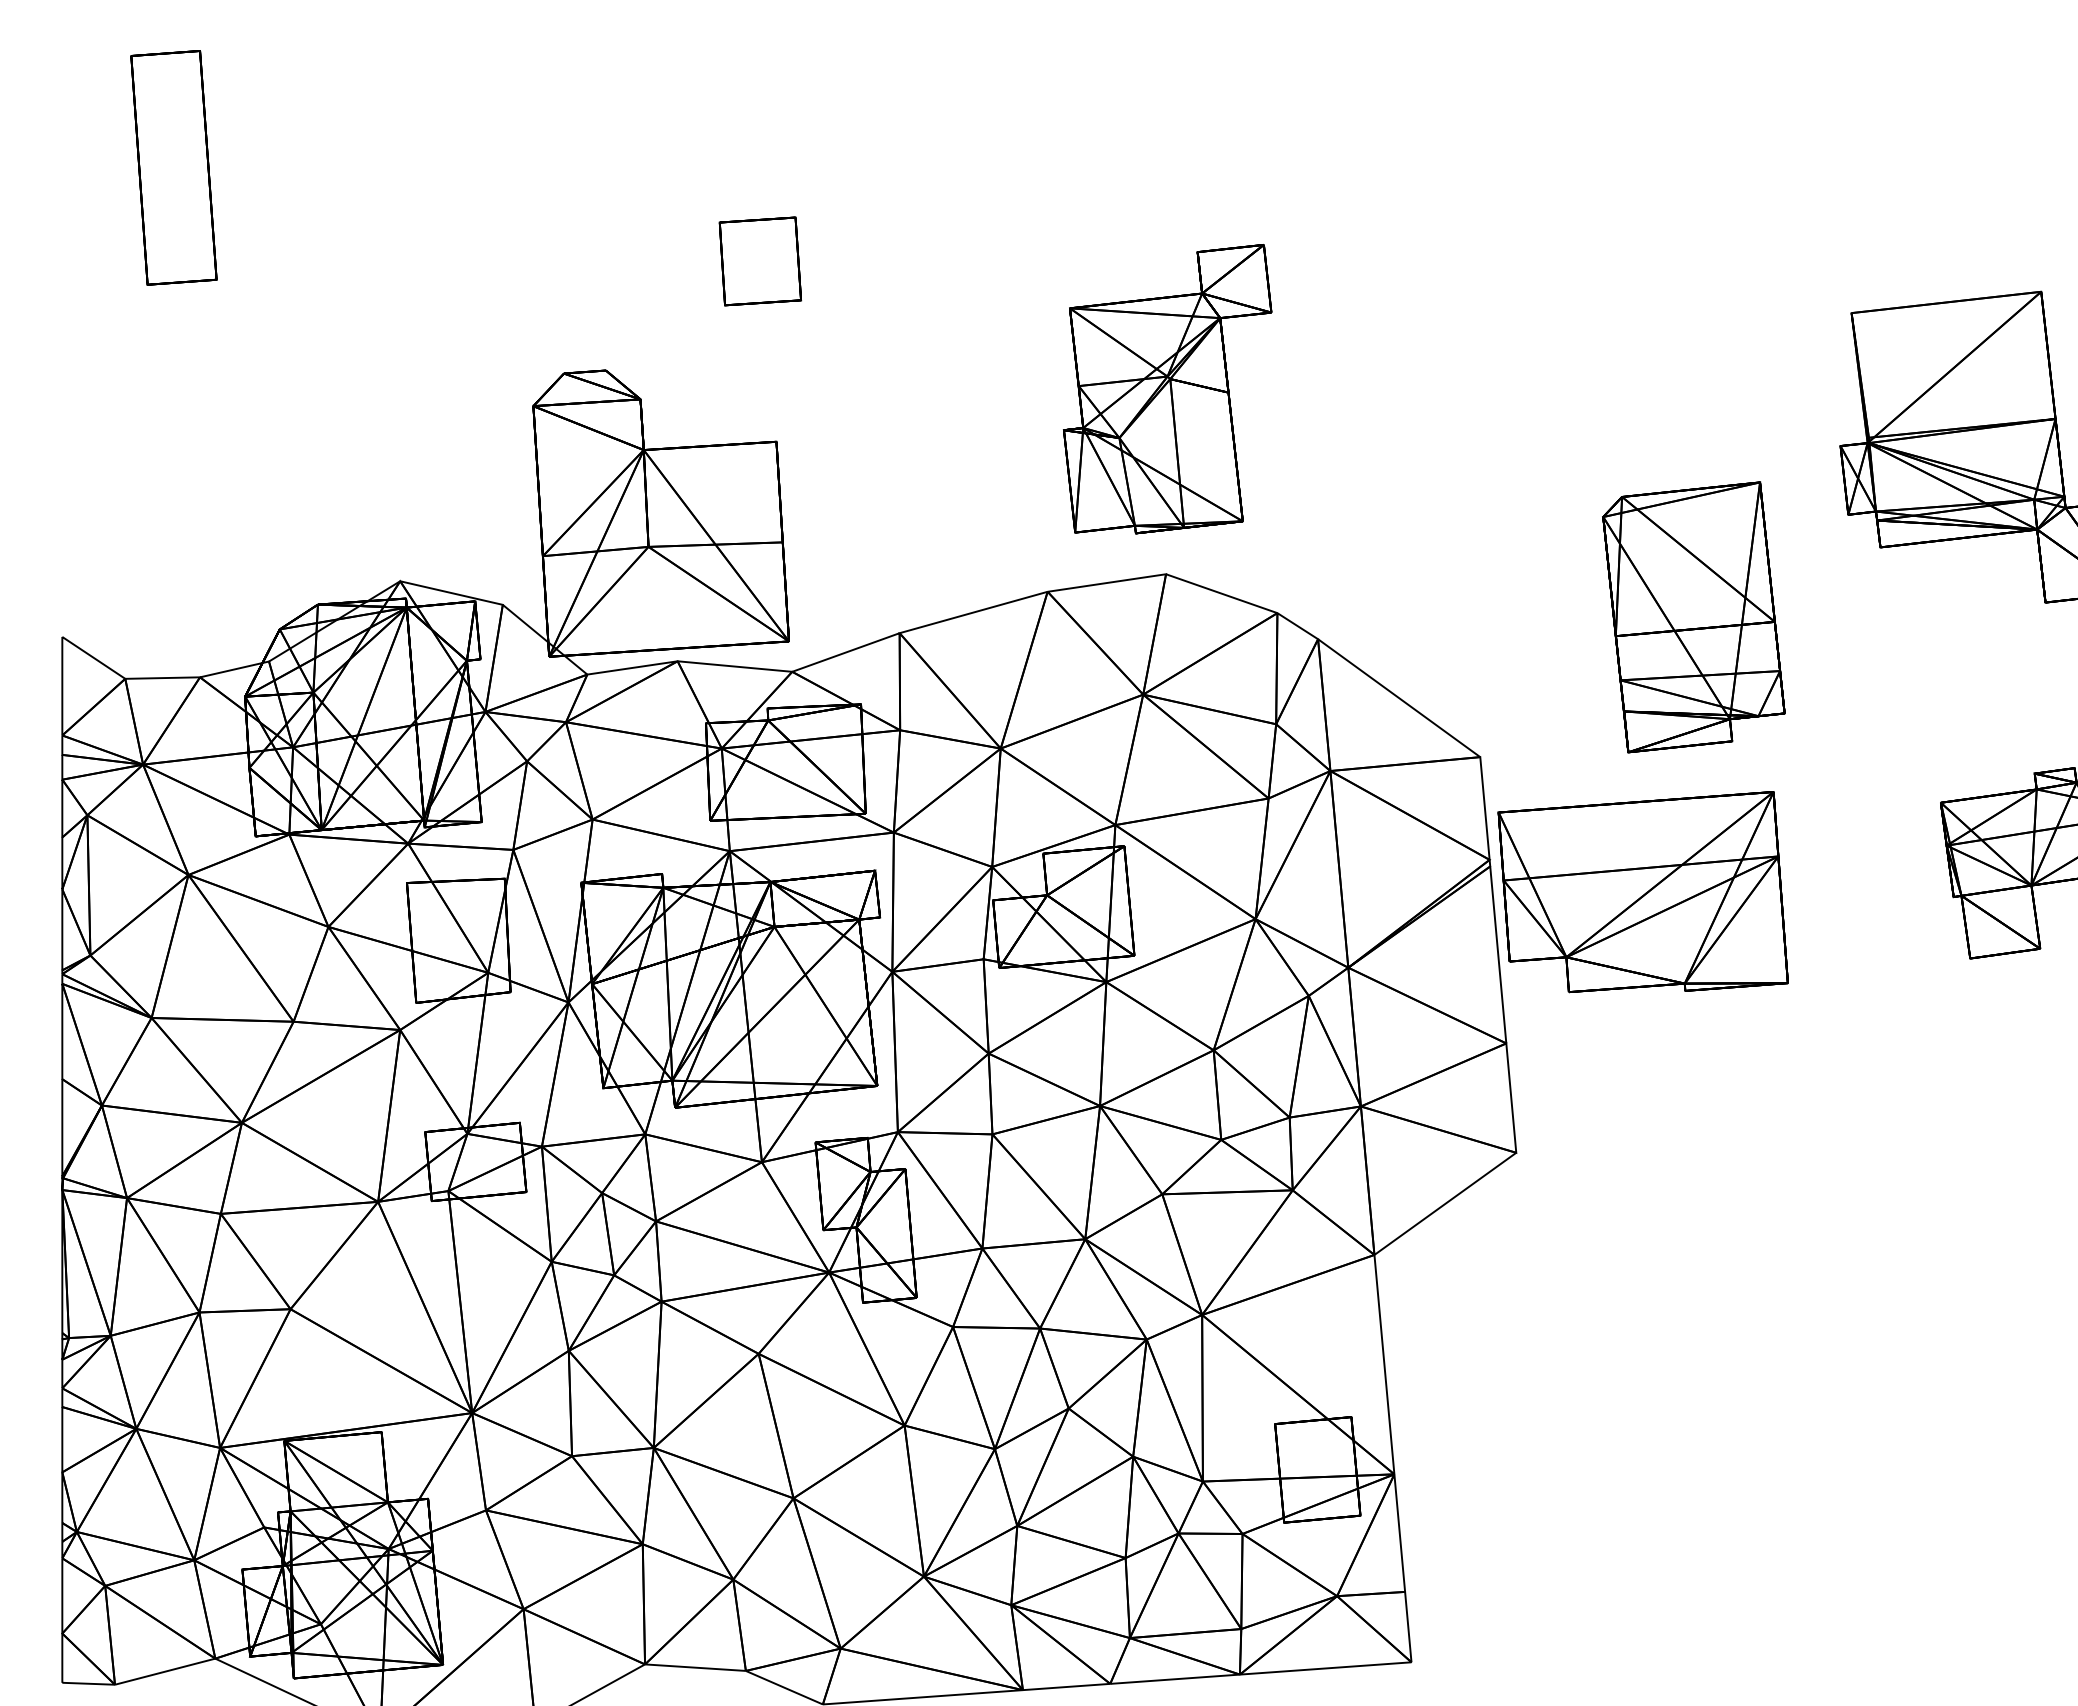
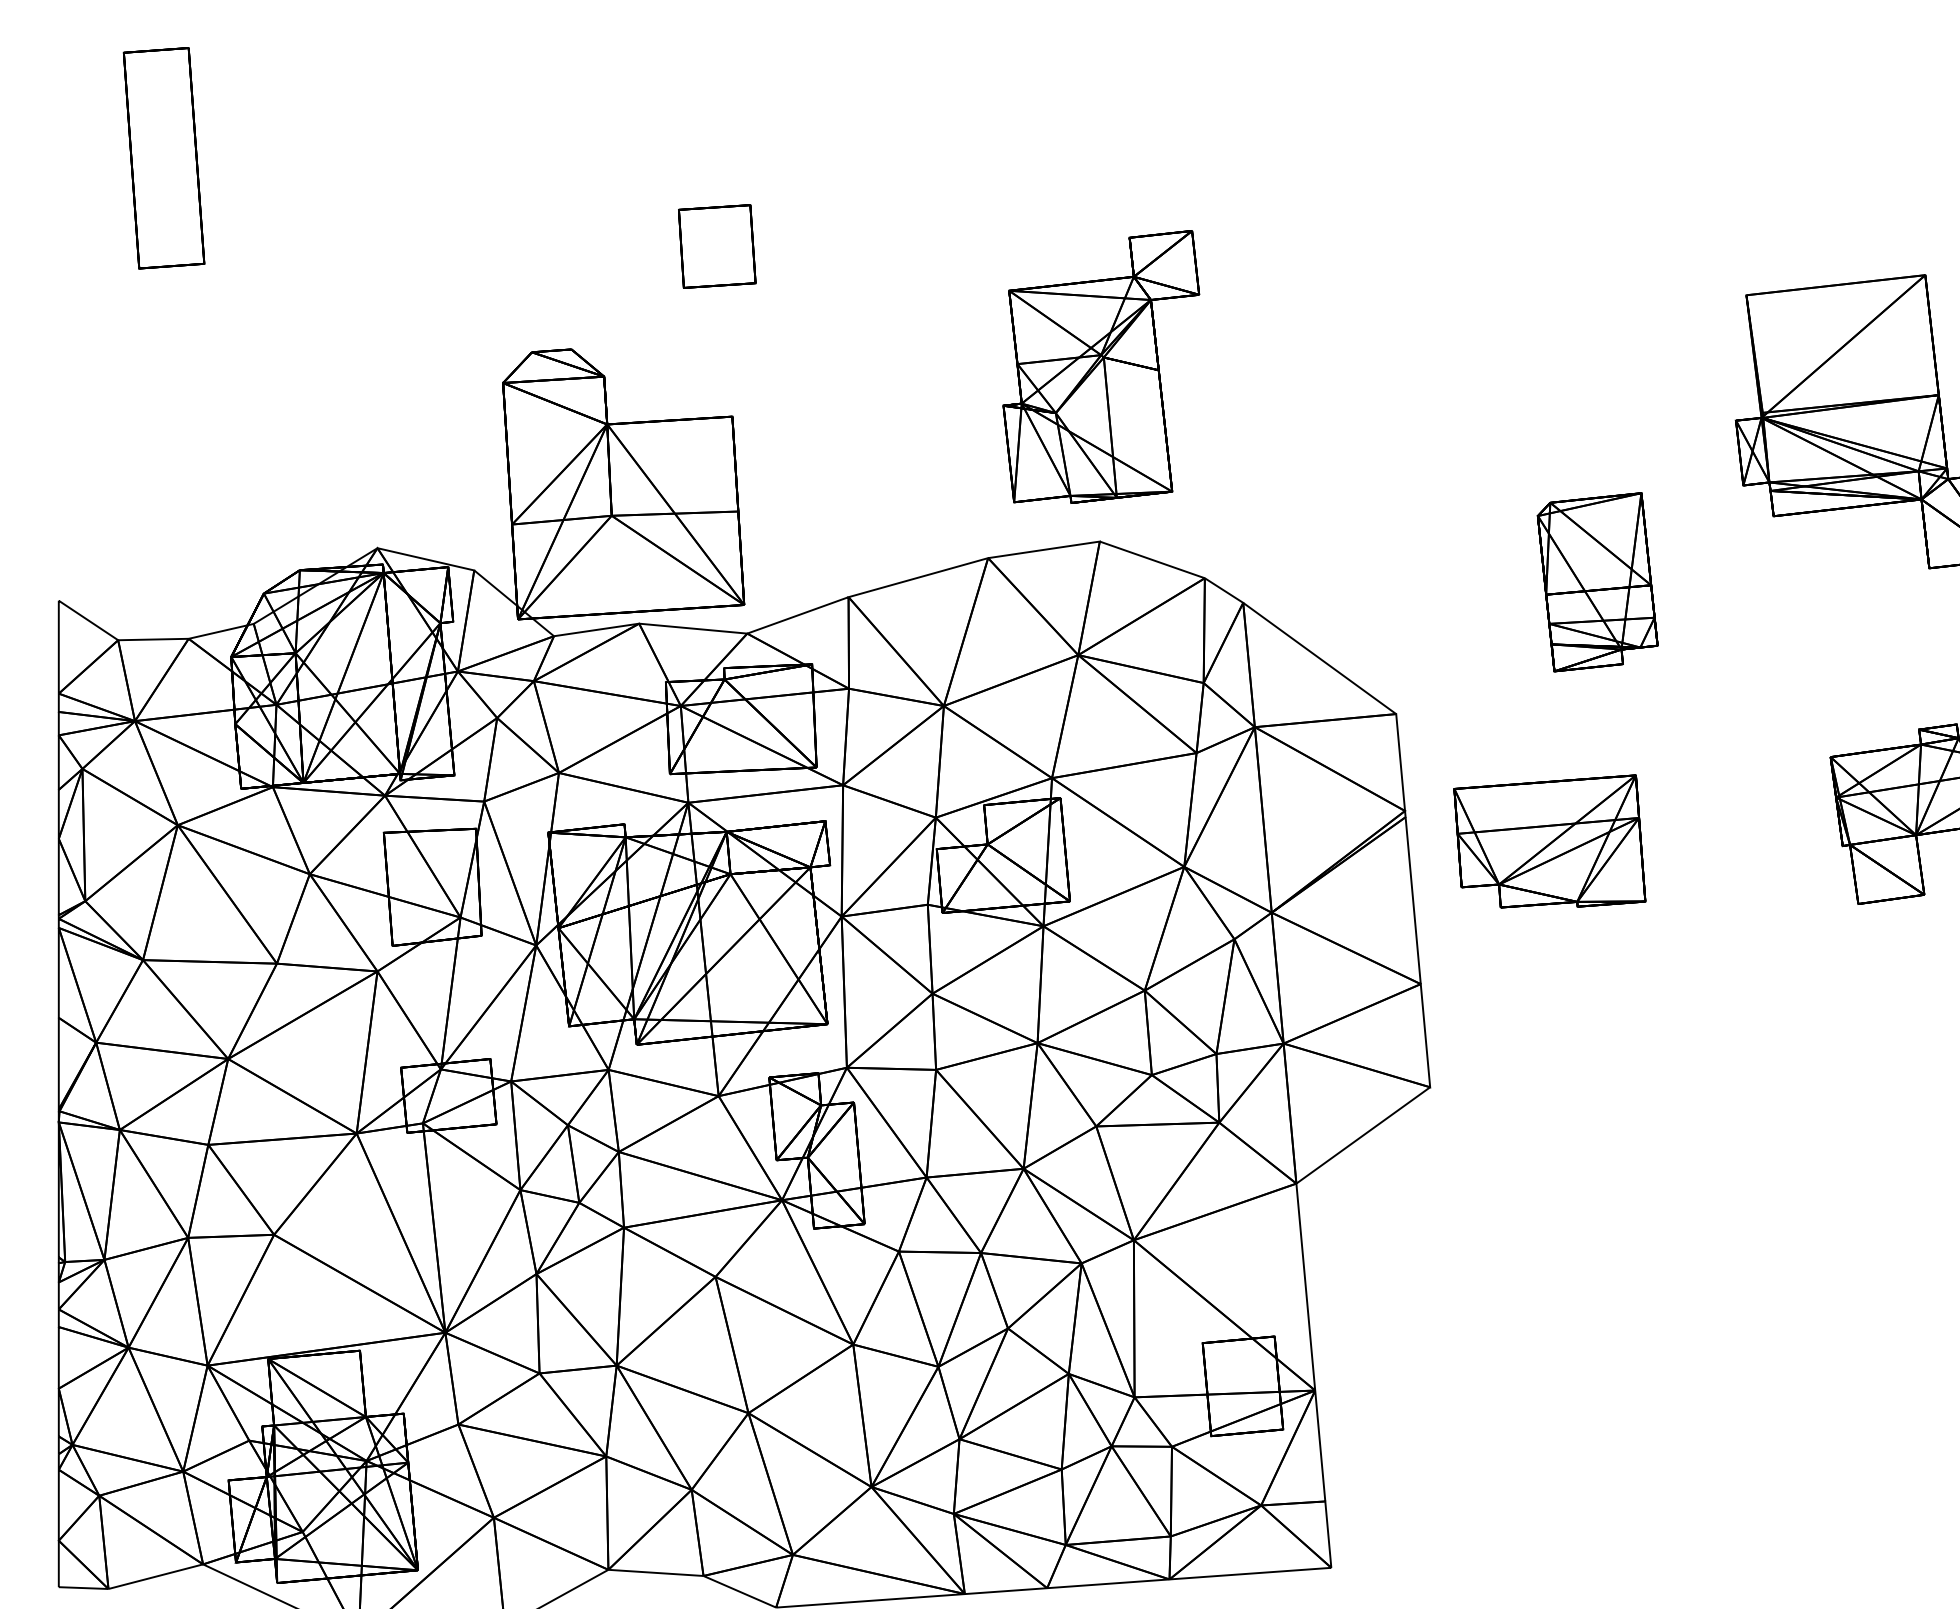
part: (1693, 617) -> (1597, 582), size x0.7
part: (1642, 892) -> (1549, 841), size x0.7

